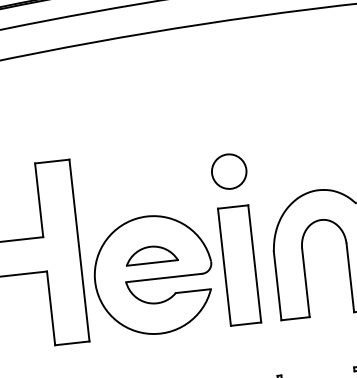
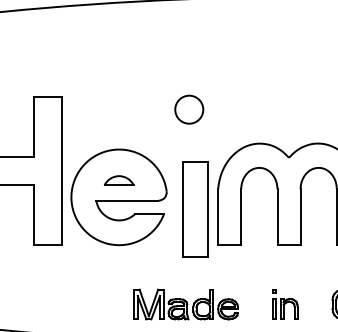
circle: (229, 171) -> (189, 109), moved
part: (150, 254) -> (118, 180), size x0.7
part: (239, 265) -> (195, 209), moved

